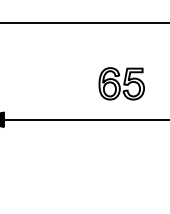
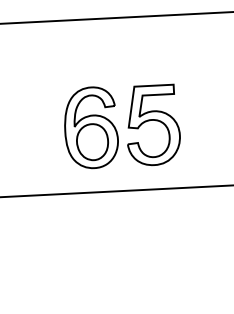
part: (121, 83) -> (121, 125), size x1.43

